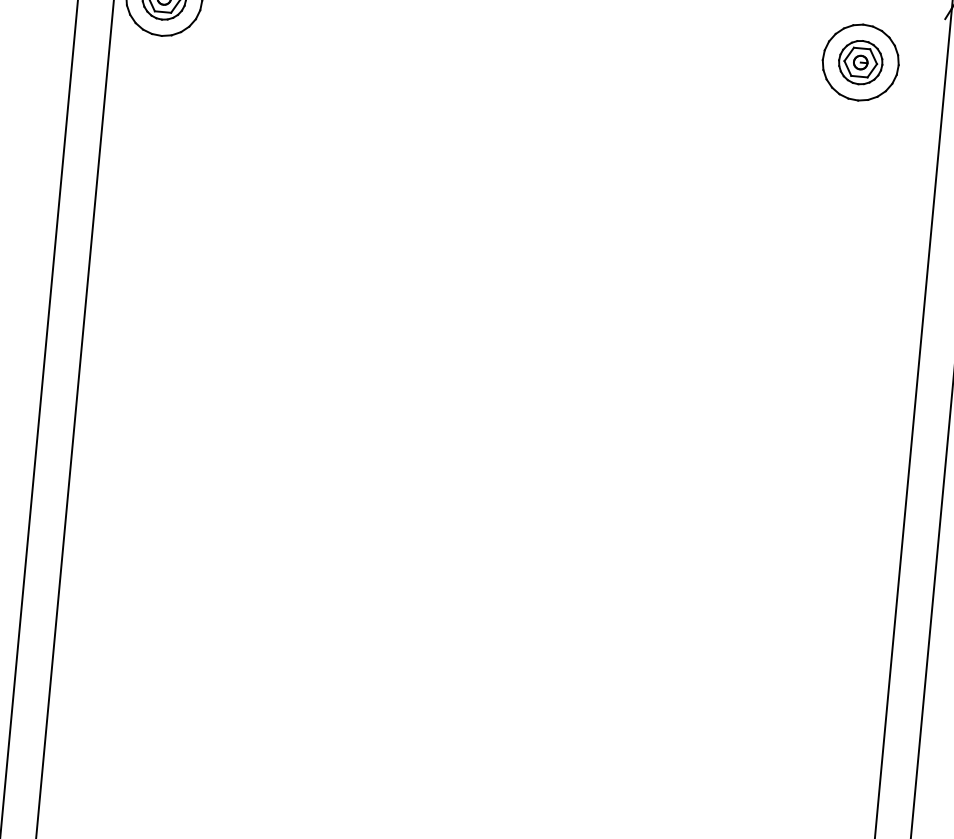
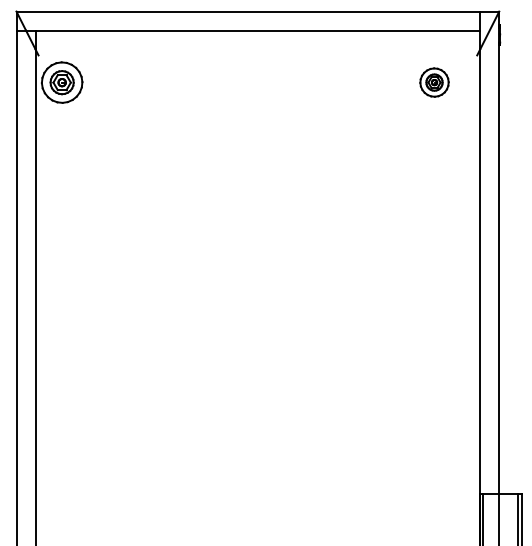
part: (860, 62) -> (434, 82), size x0.7

